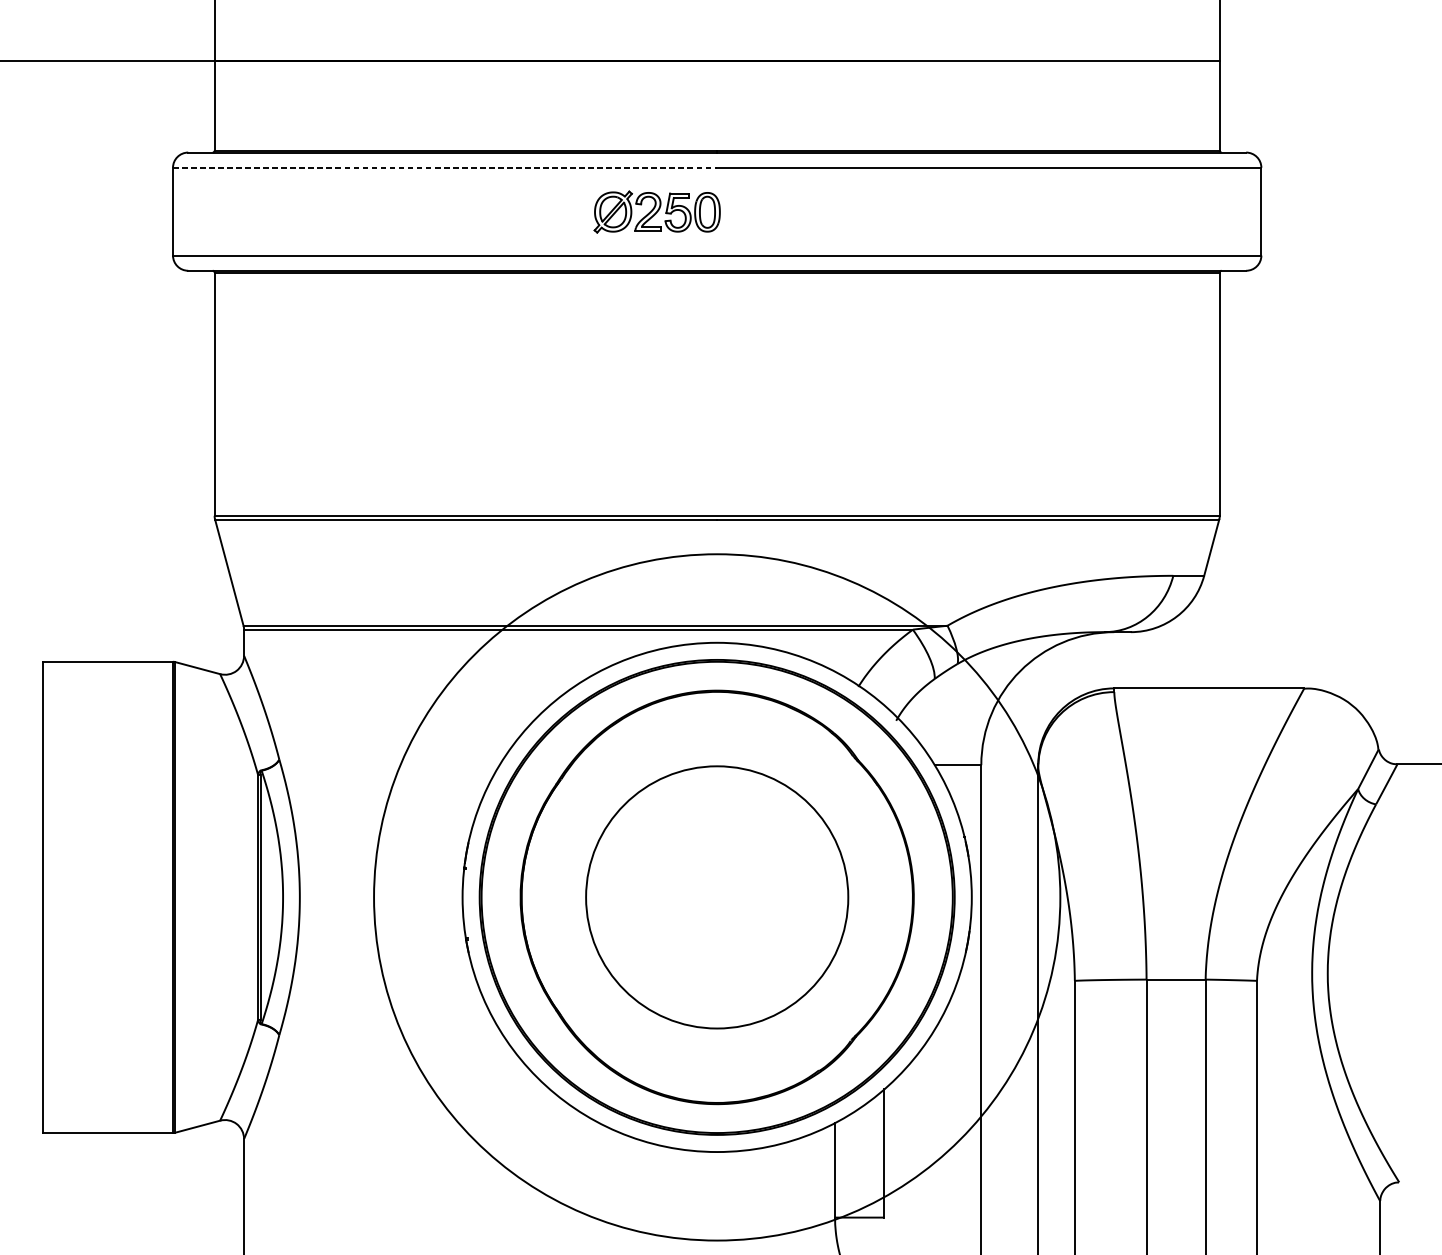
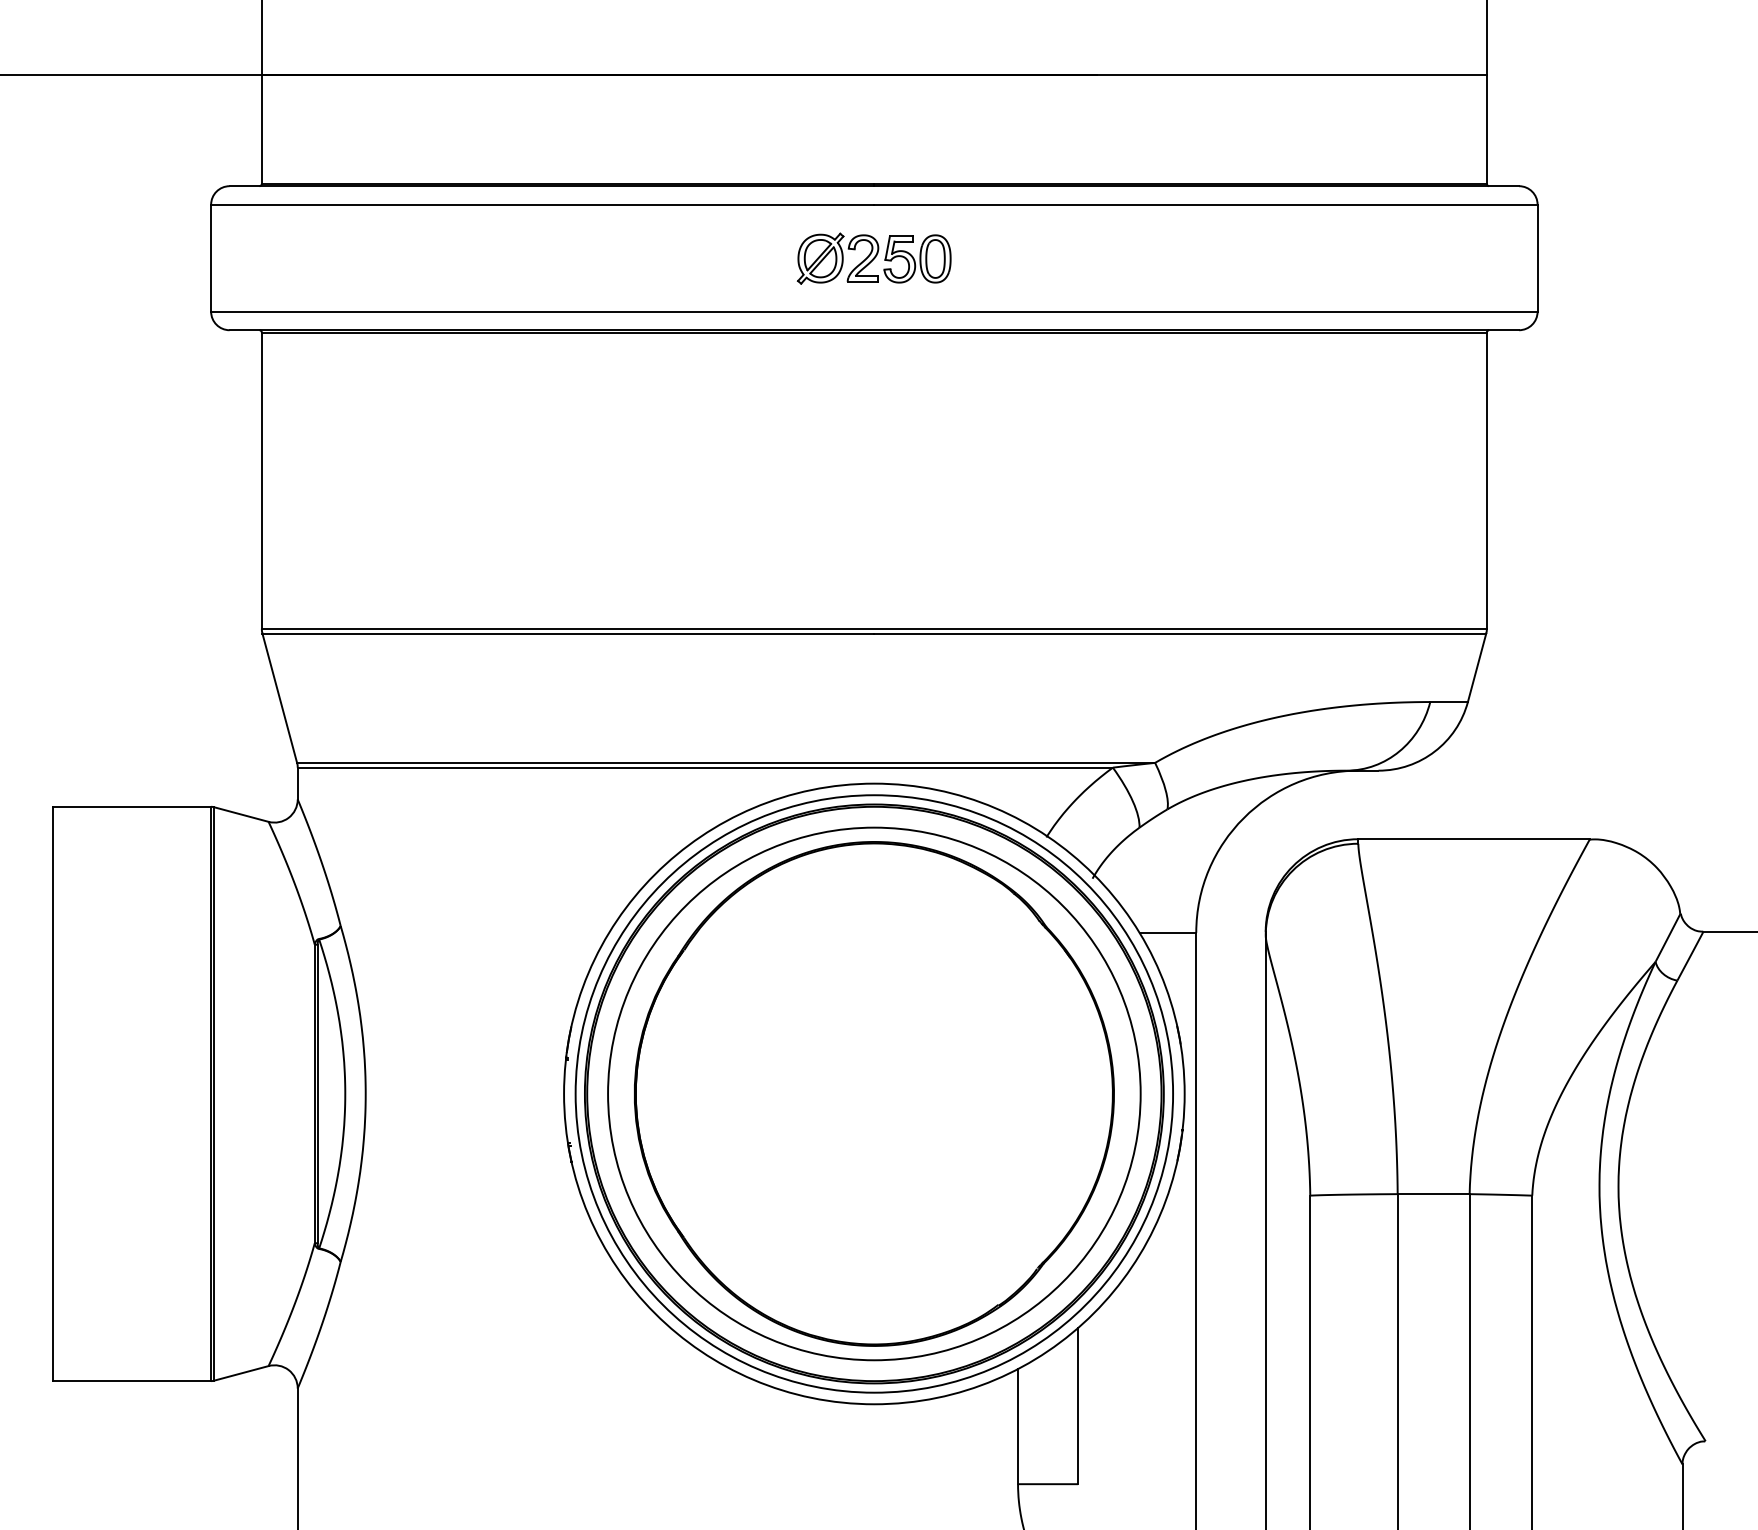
line: (444, 167) -> (542, 204), dashed -> solid
part: (657, 211) -> (874, 258), moved
circle: (717, 897) -> (874, 1093), size x0.71
circle: (717, 897) -> (874, 1093), size x1.67

